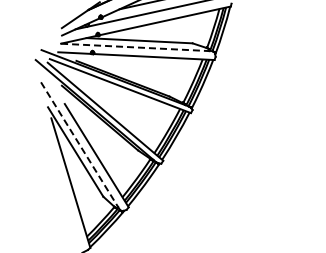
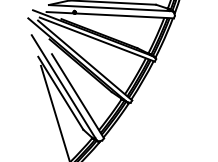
line: (136, 47) -> (110, 8), dashed -> solid
line: (79, 145) -> (63, 88), dashed -> solid

